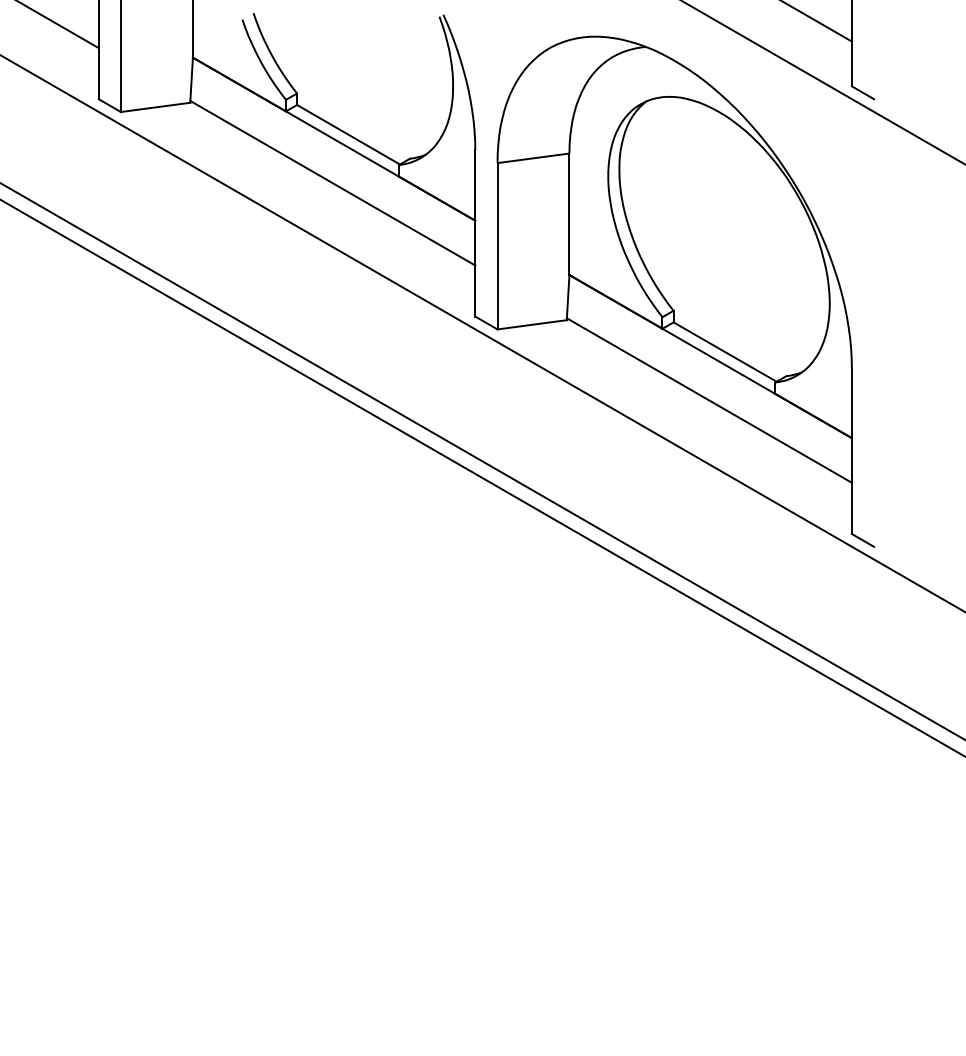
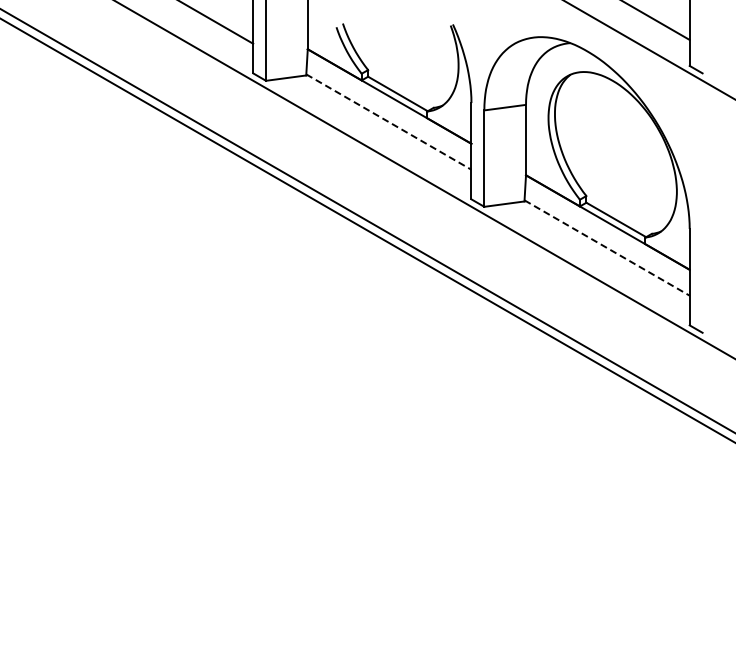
line: (333, 183) -> (389, 122), solid -> dashed
line: (710, 401) -> (607, 248), solid -> dashed

